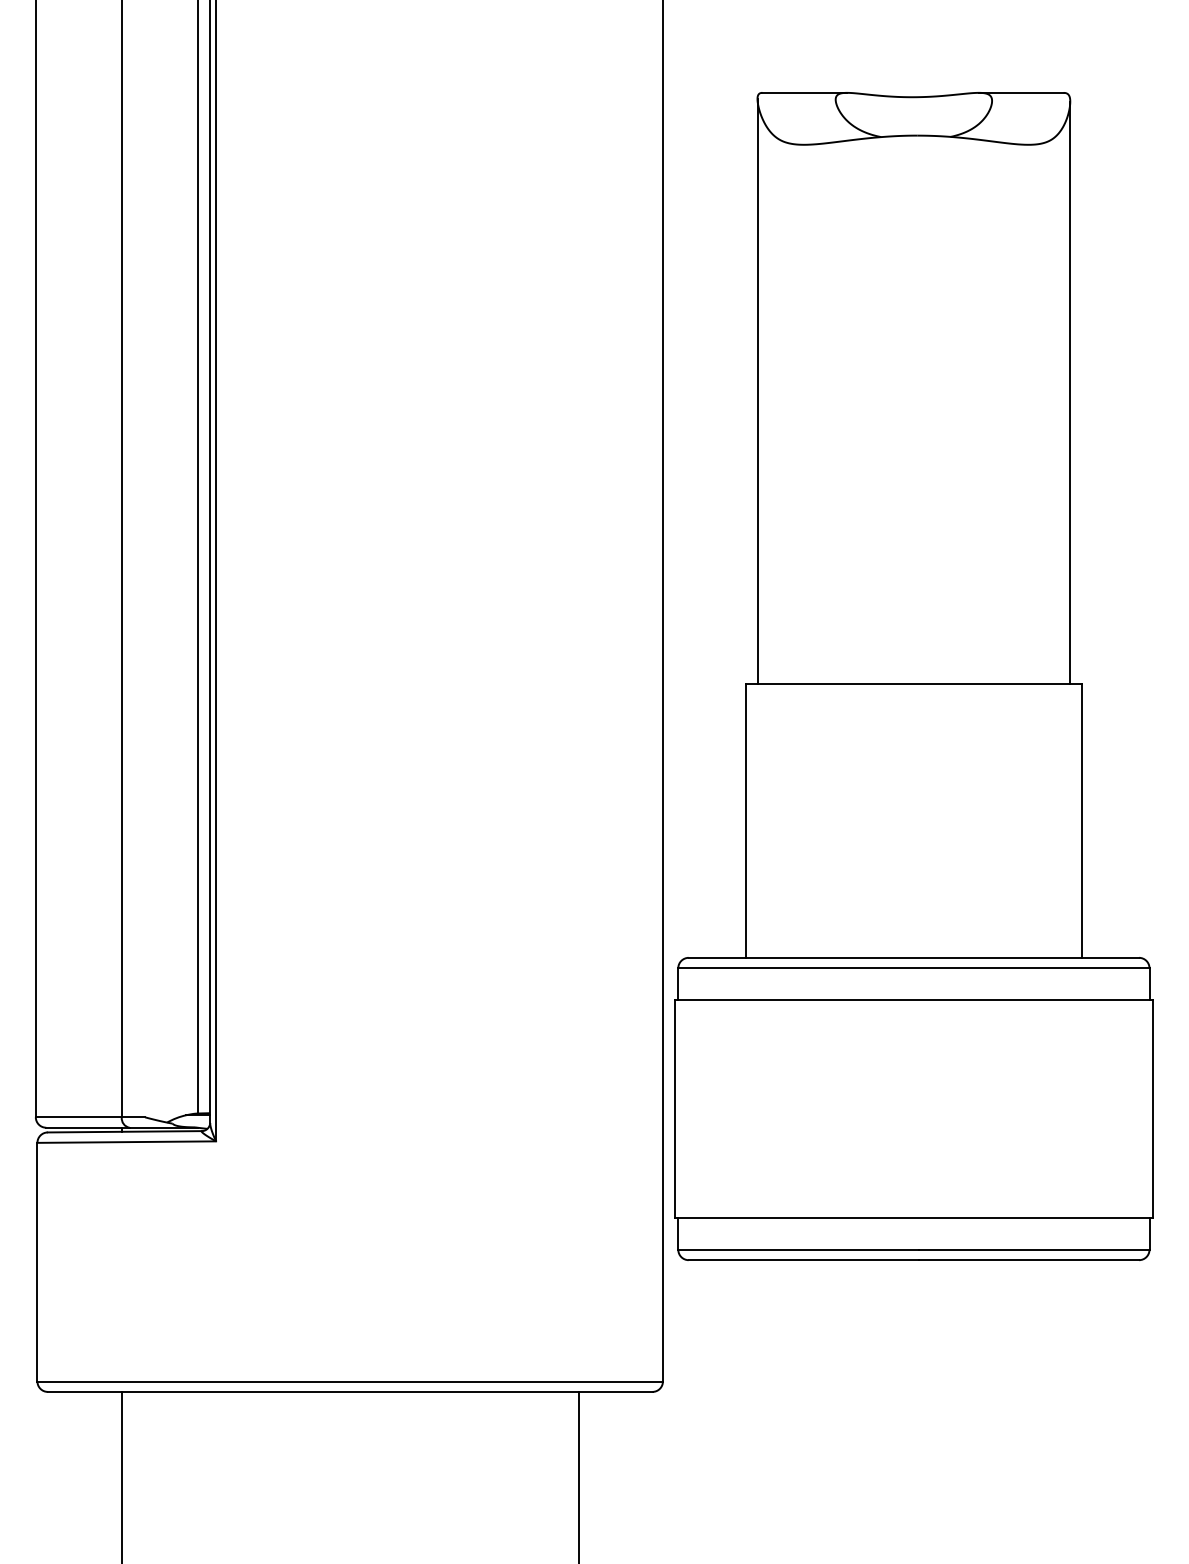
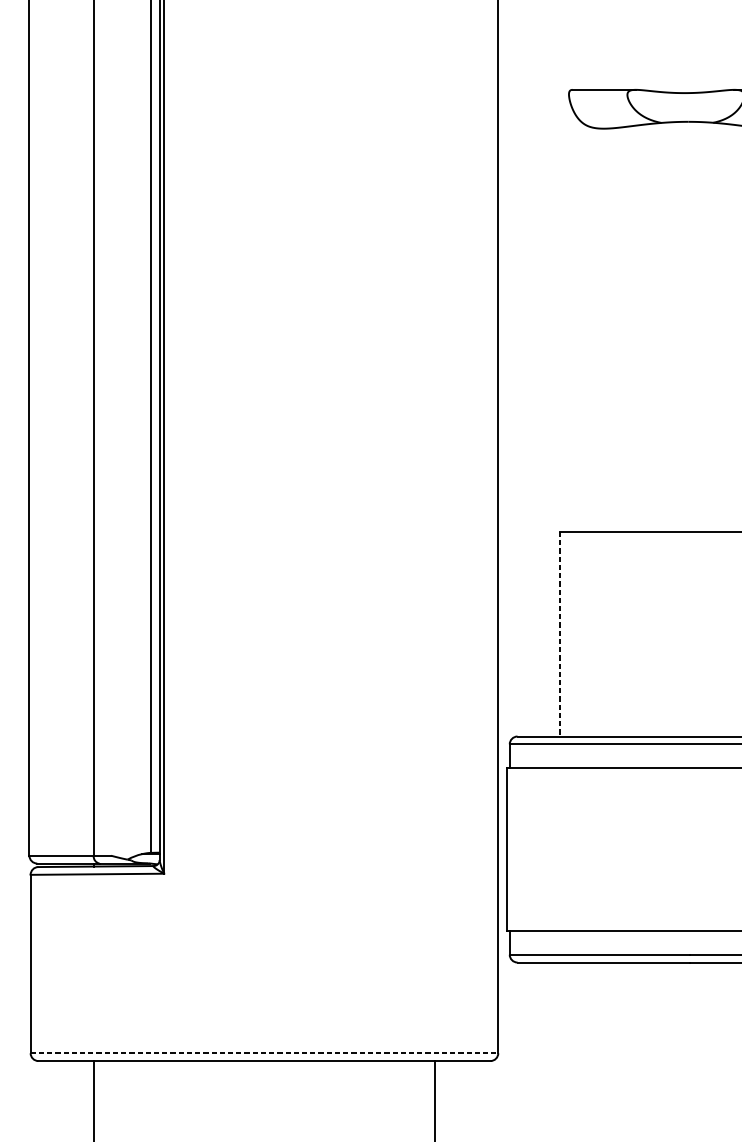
line: (757, 391) -> (568, 313), removed
line: (746, 821) -> (560, 634), solid -> dashed
line: (350, 1381) -> (264, 1053), solid -> dashed

